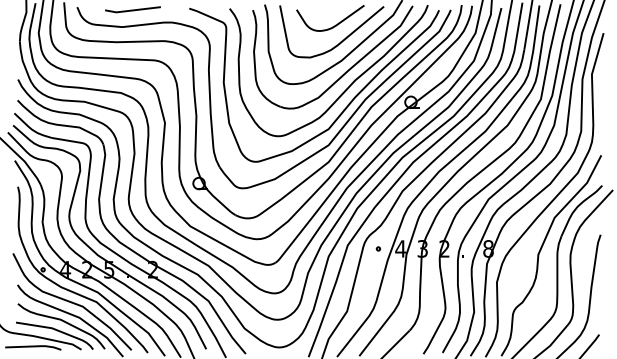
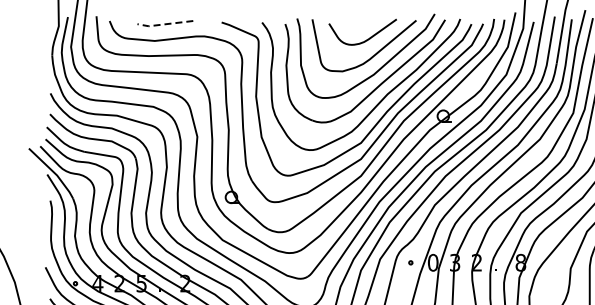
line: (132, 10) -> (164, 24), solid -> dashed
text: (400, 248) -> (432, 262), 4 -> 0

